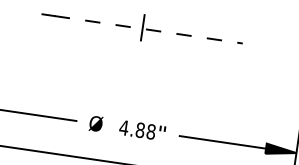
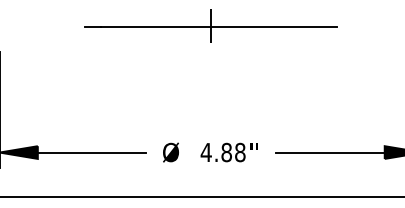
line: (149, 30) -> (219, 27), dashed -> solid

